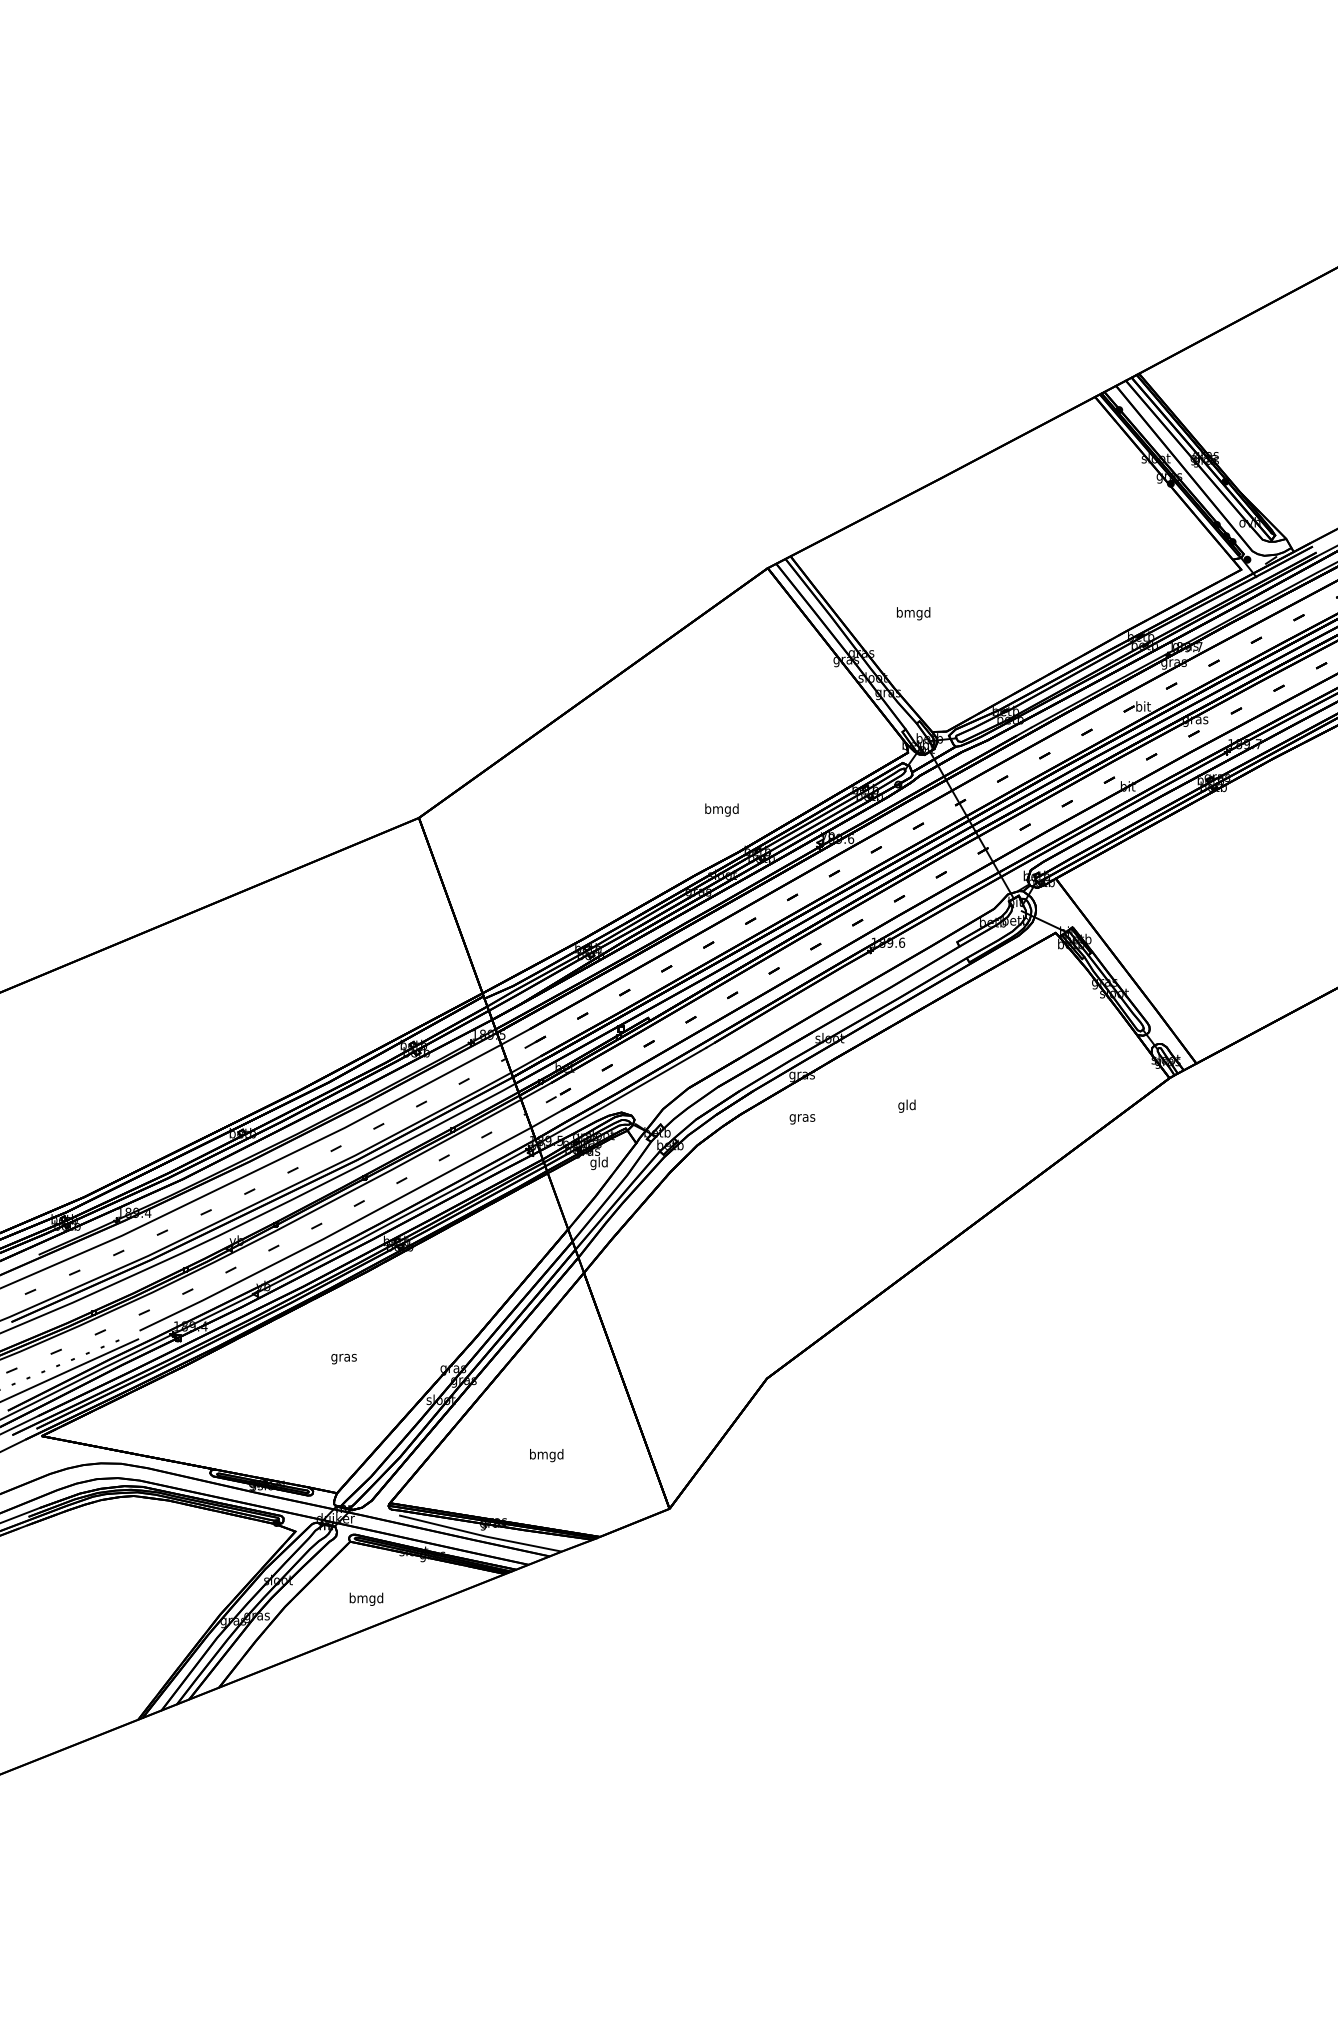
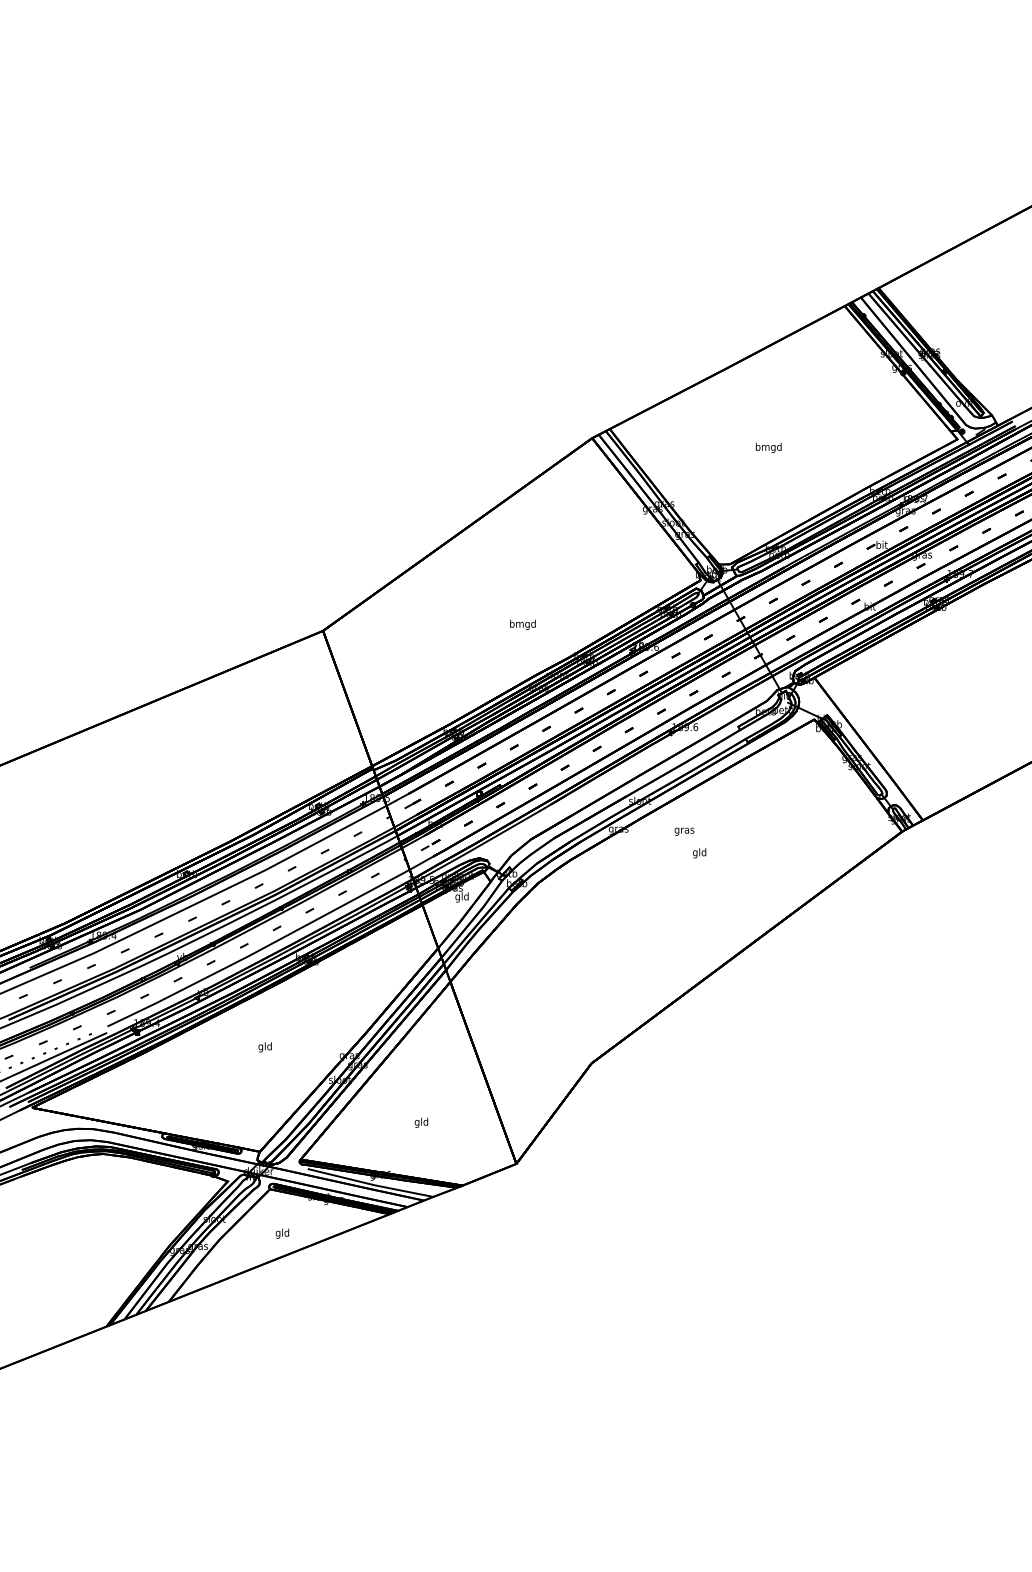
text: (913, 613) -> (768, 447), moved
text: (721, 809) -> (522, 624), moved
text: (802, 1119) -> (684, 831), moved
text: (343, 1357) -> (264, 1047), gras -> gld
text: (546, 1455) -> (421, 1122), bmgd -> gld
text: (366, 1598) -> (282, 1233), bmgd -> gld

